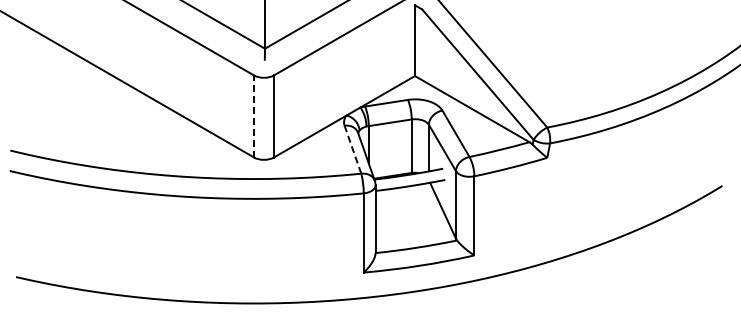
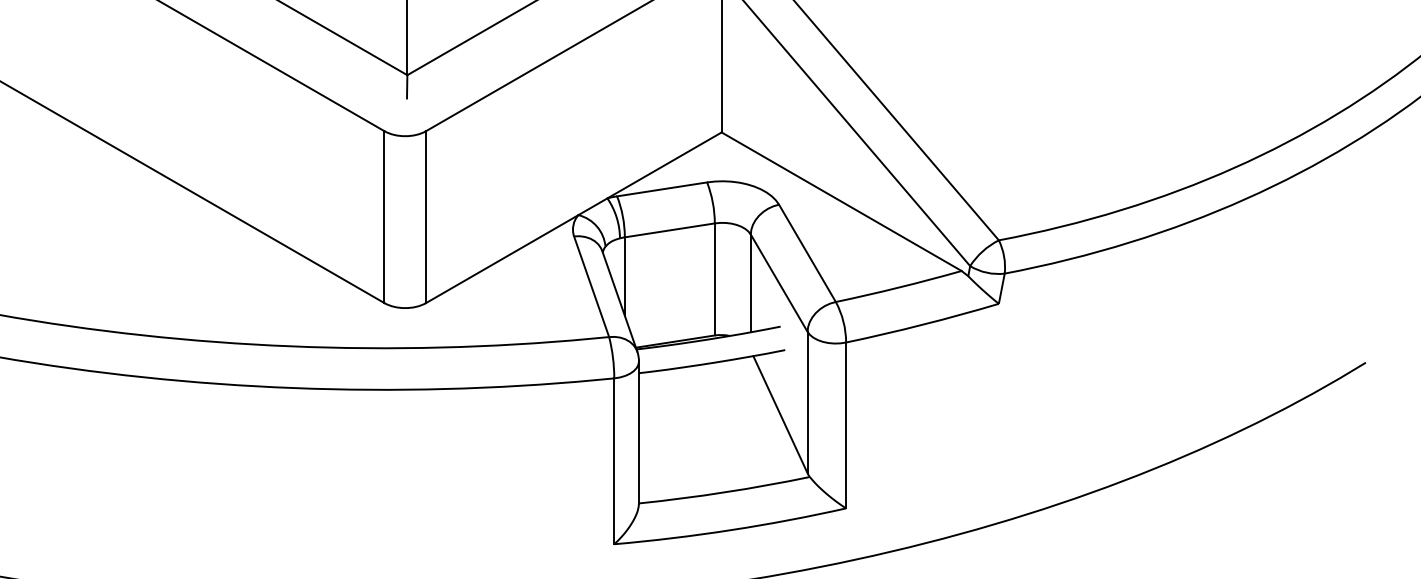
line: (254, 115) -> (385, 215), dashed -> solid
line: (352, 149) -> (590, 286), dashed -> solid

